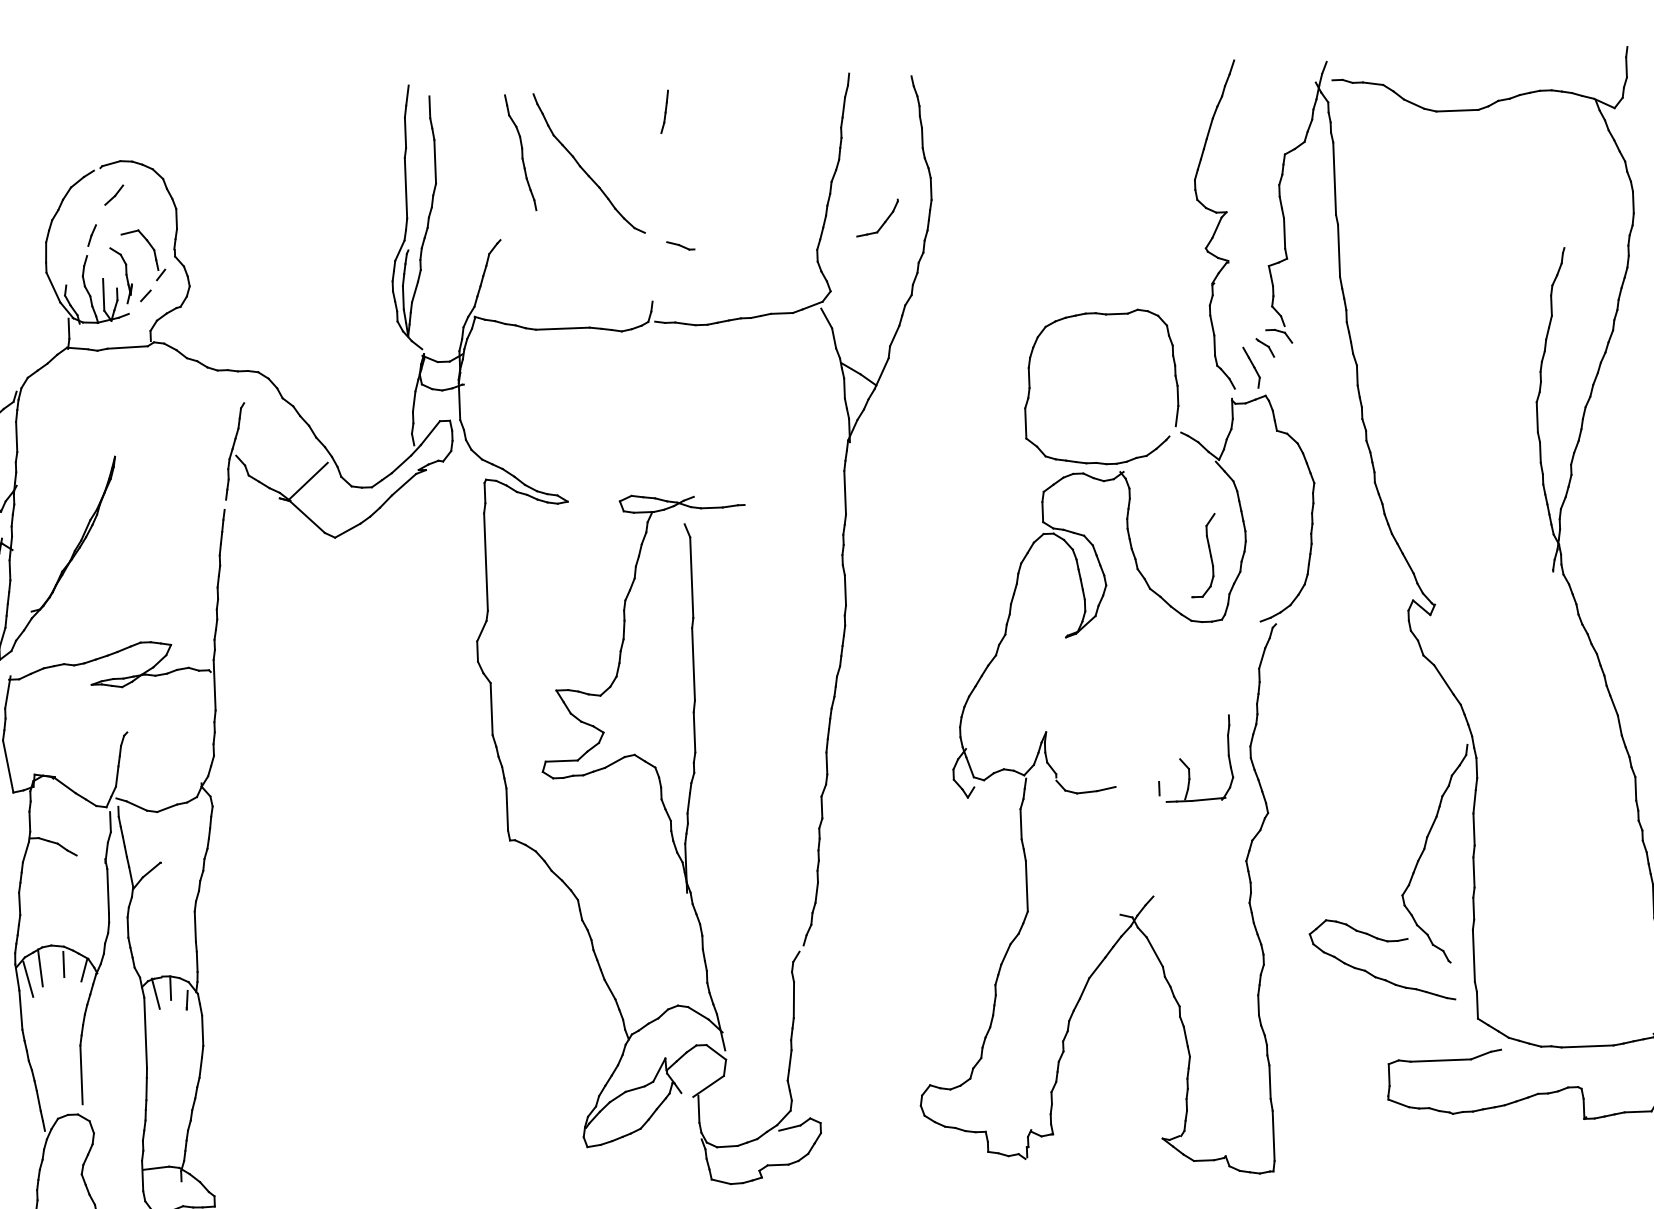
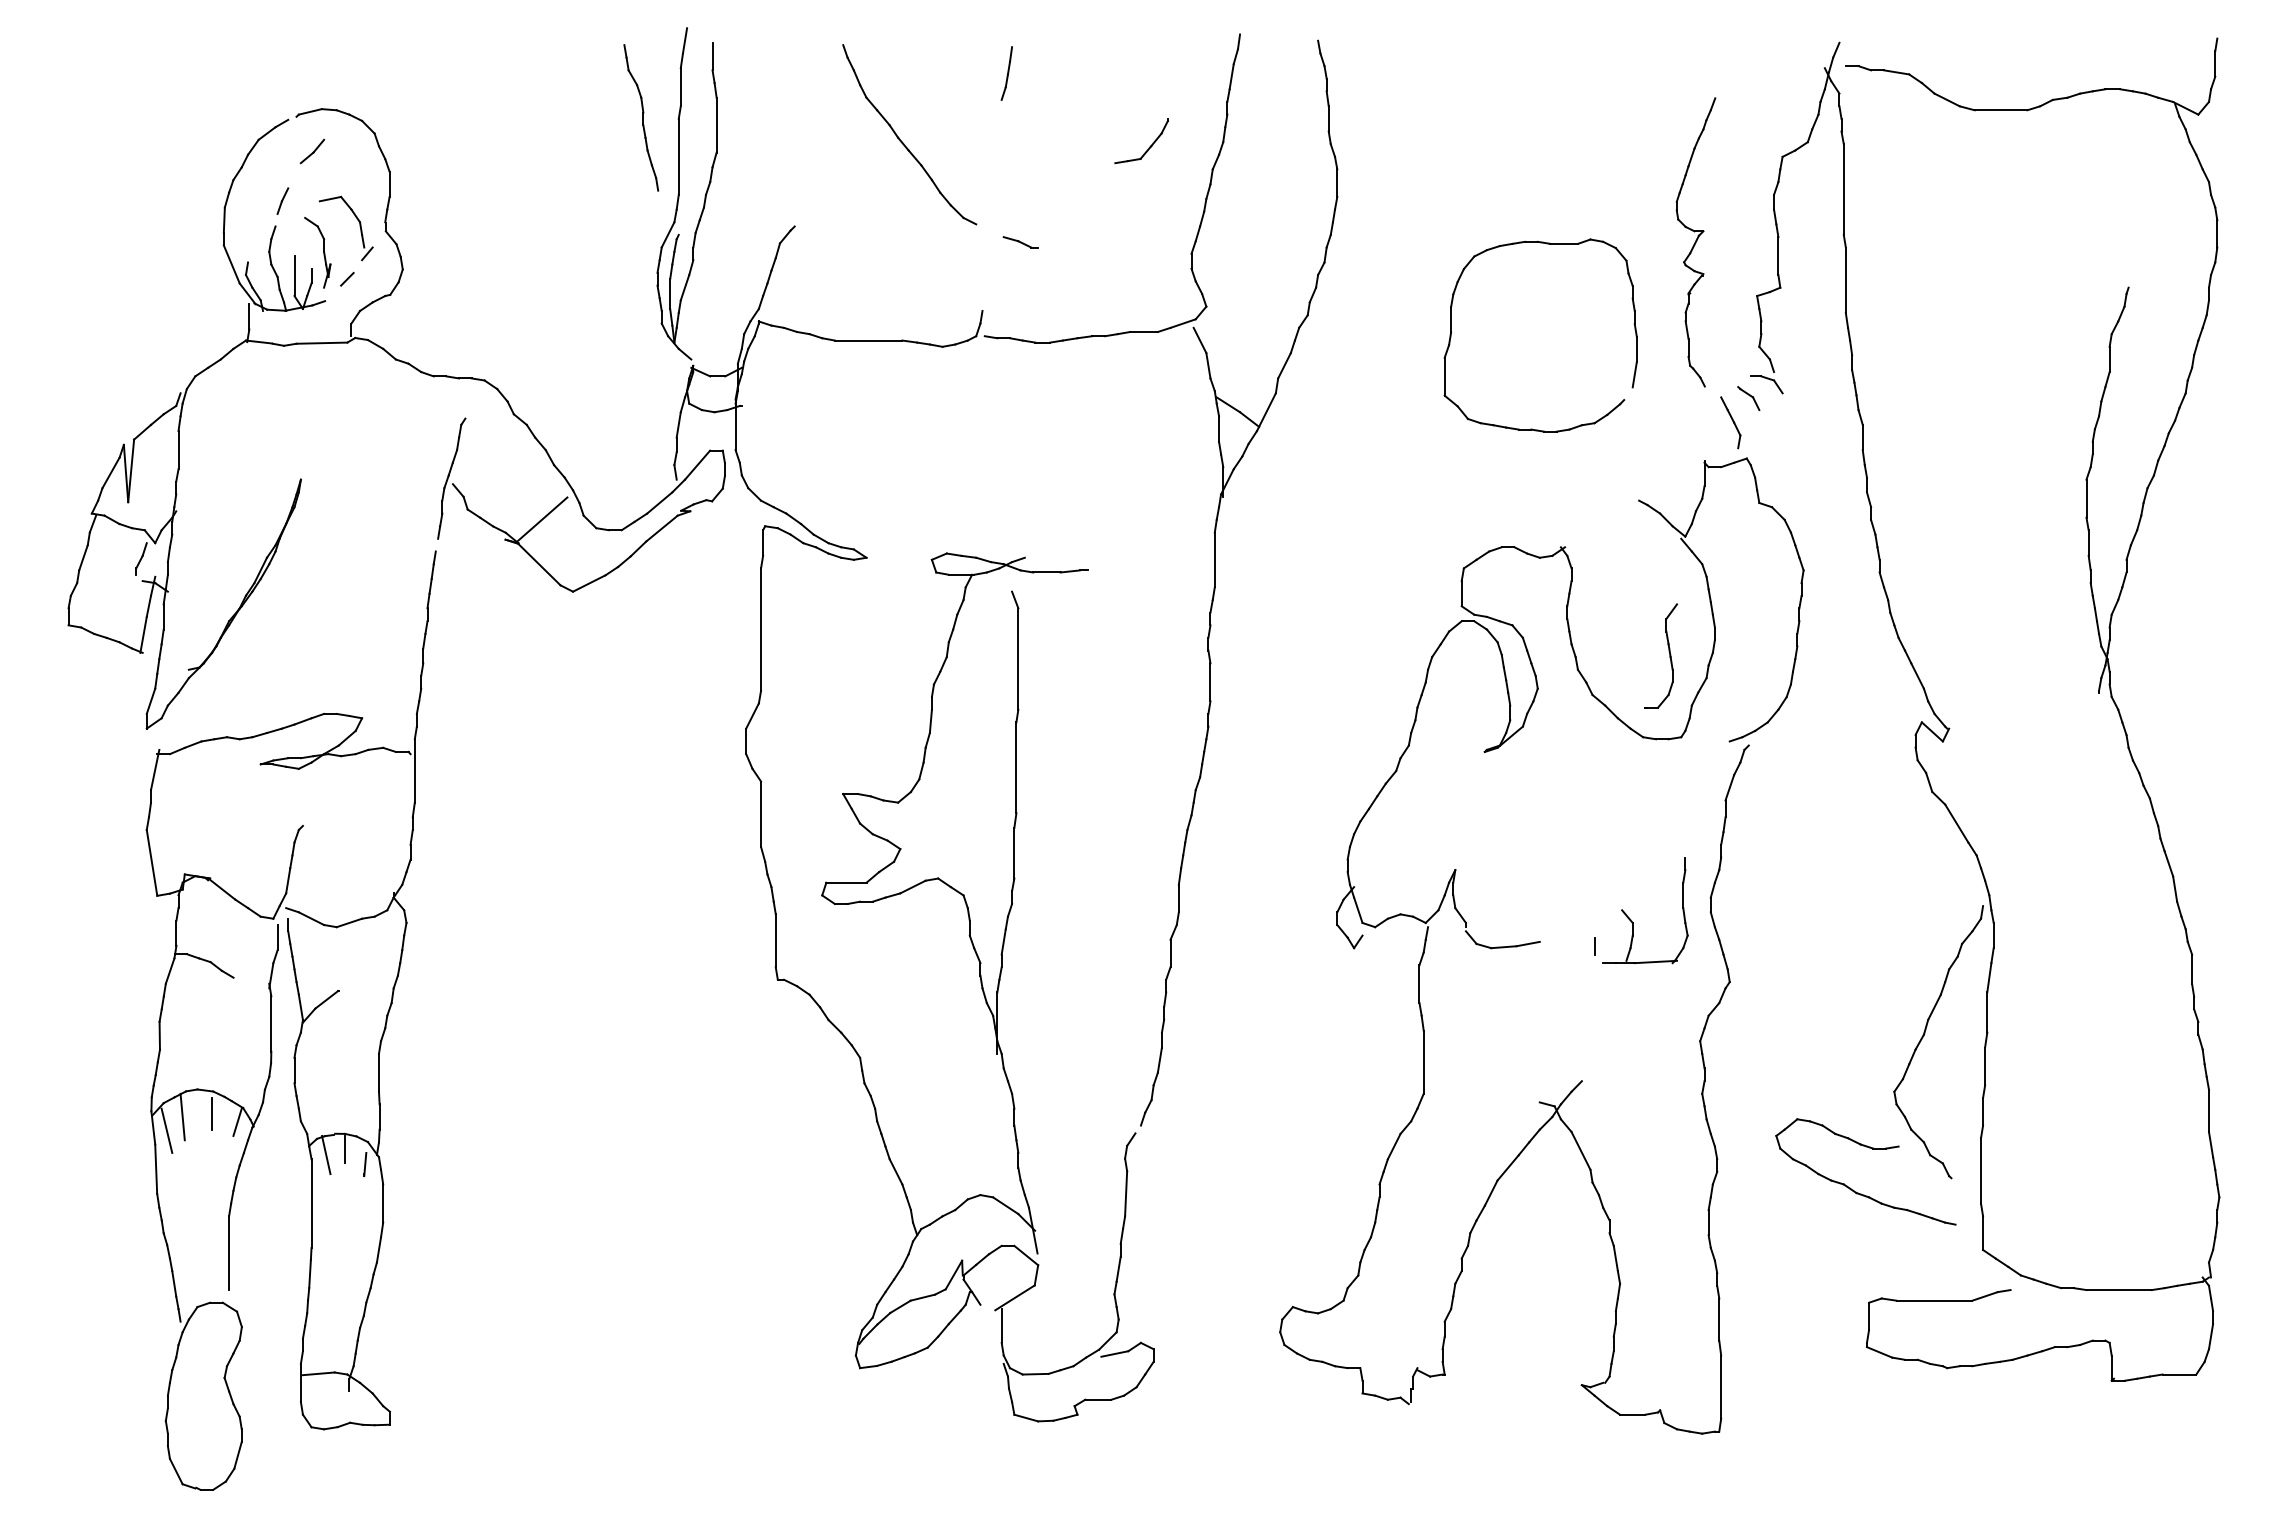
part: (520, 152) -> (641, 117), moved
part: (883, 223) -> (1148, 147), moved
part: (1218, 225) -> (1695, 242), size x0.7
part: (1029, 390) -> (1451, 335), moved

